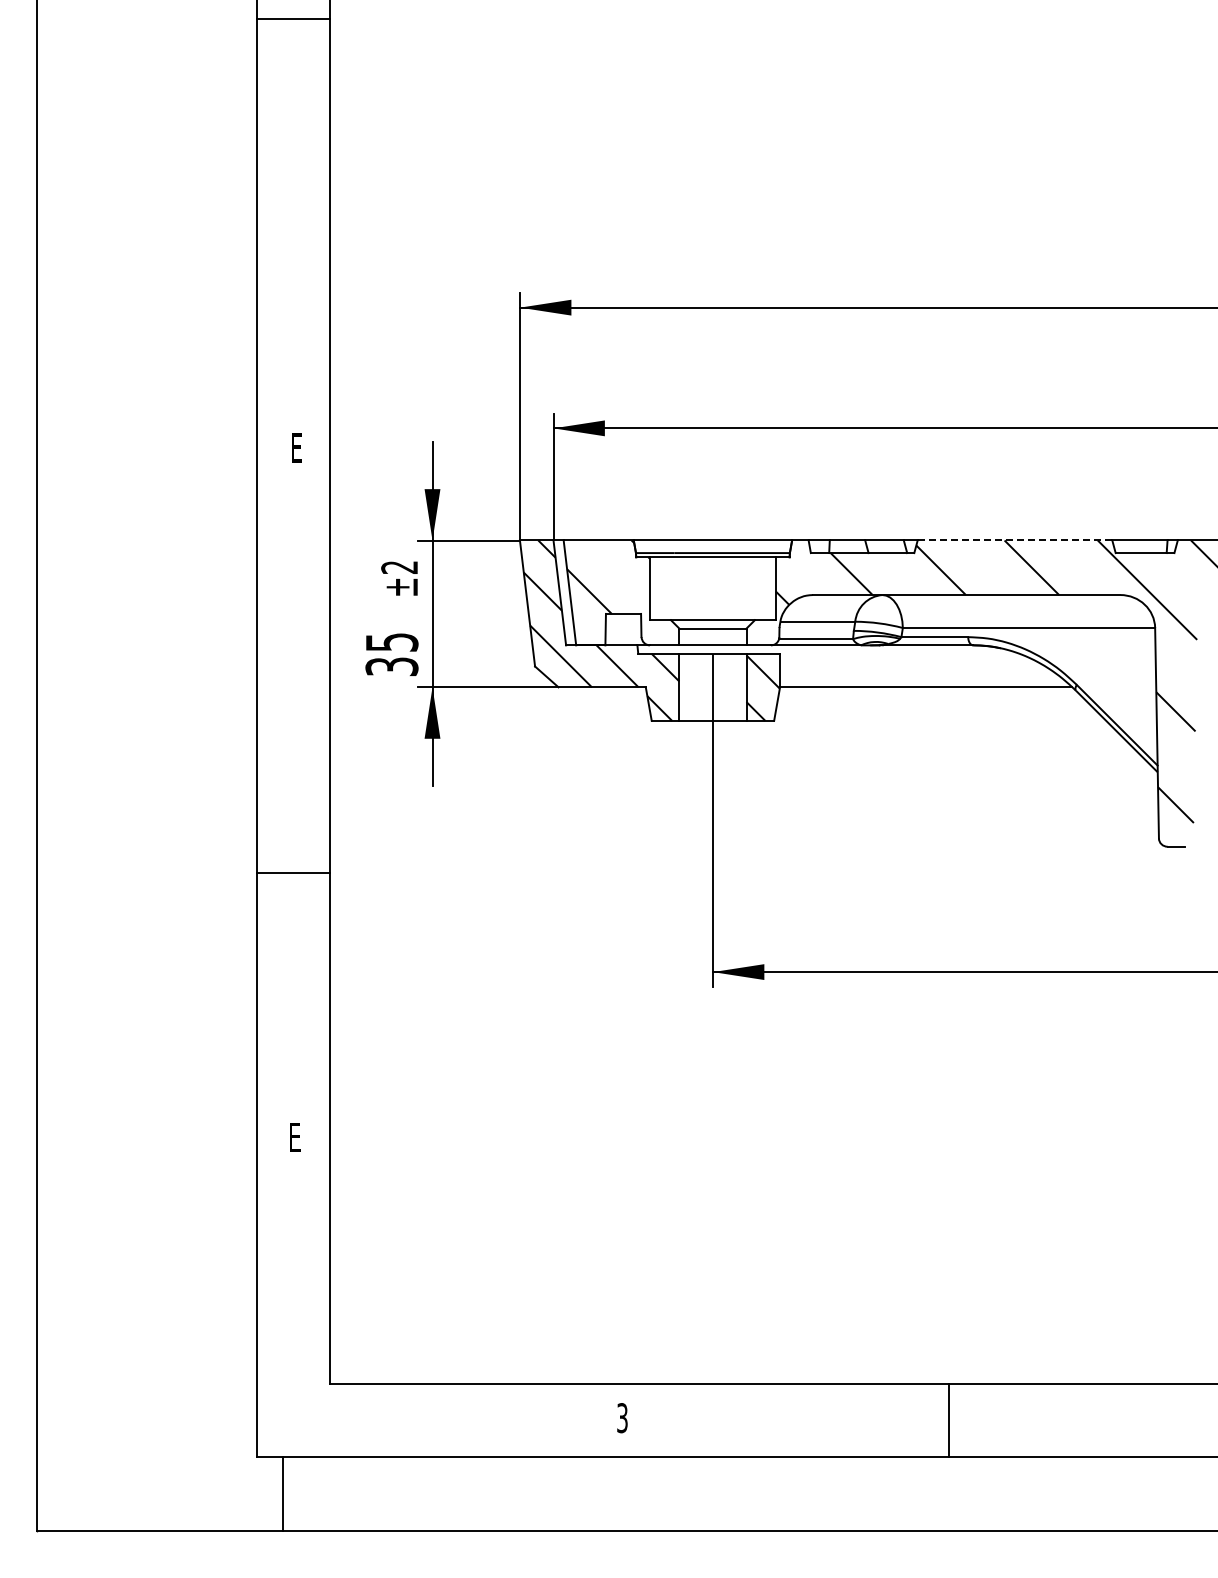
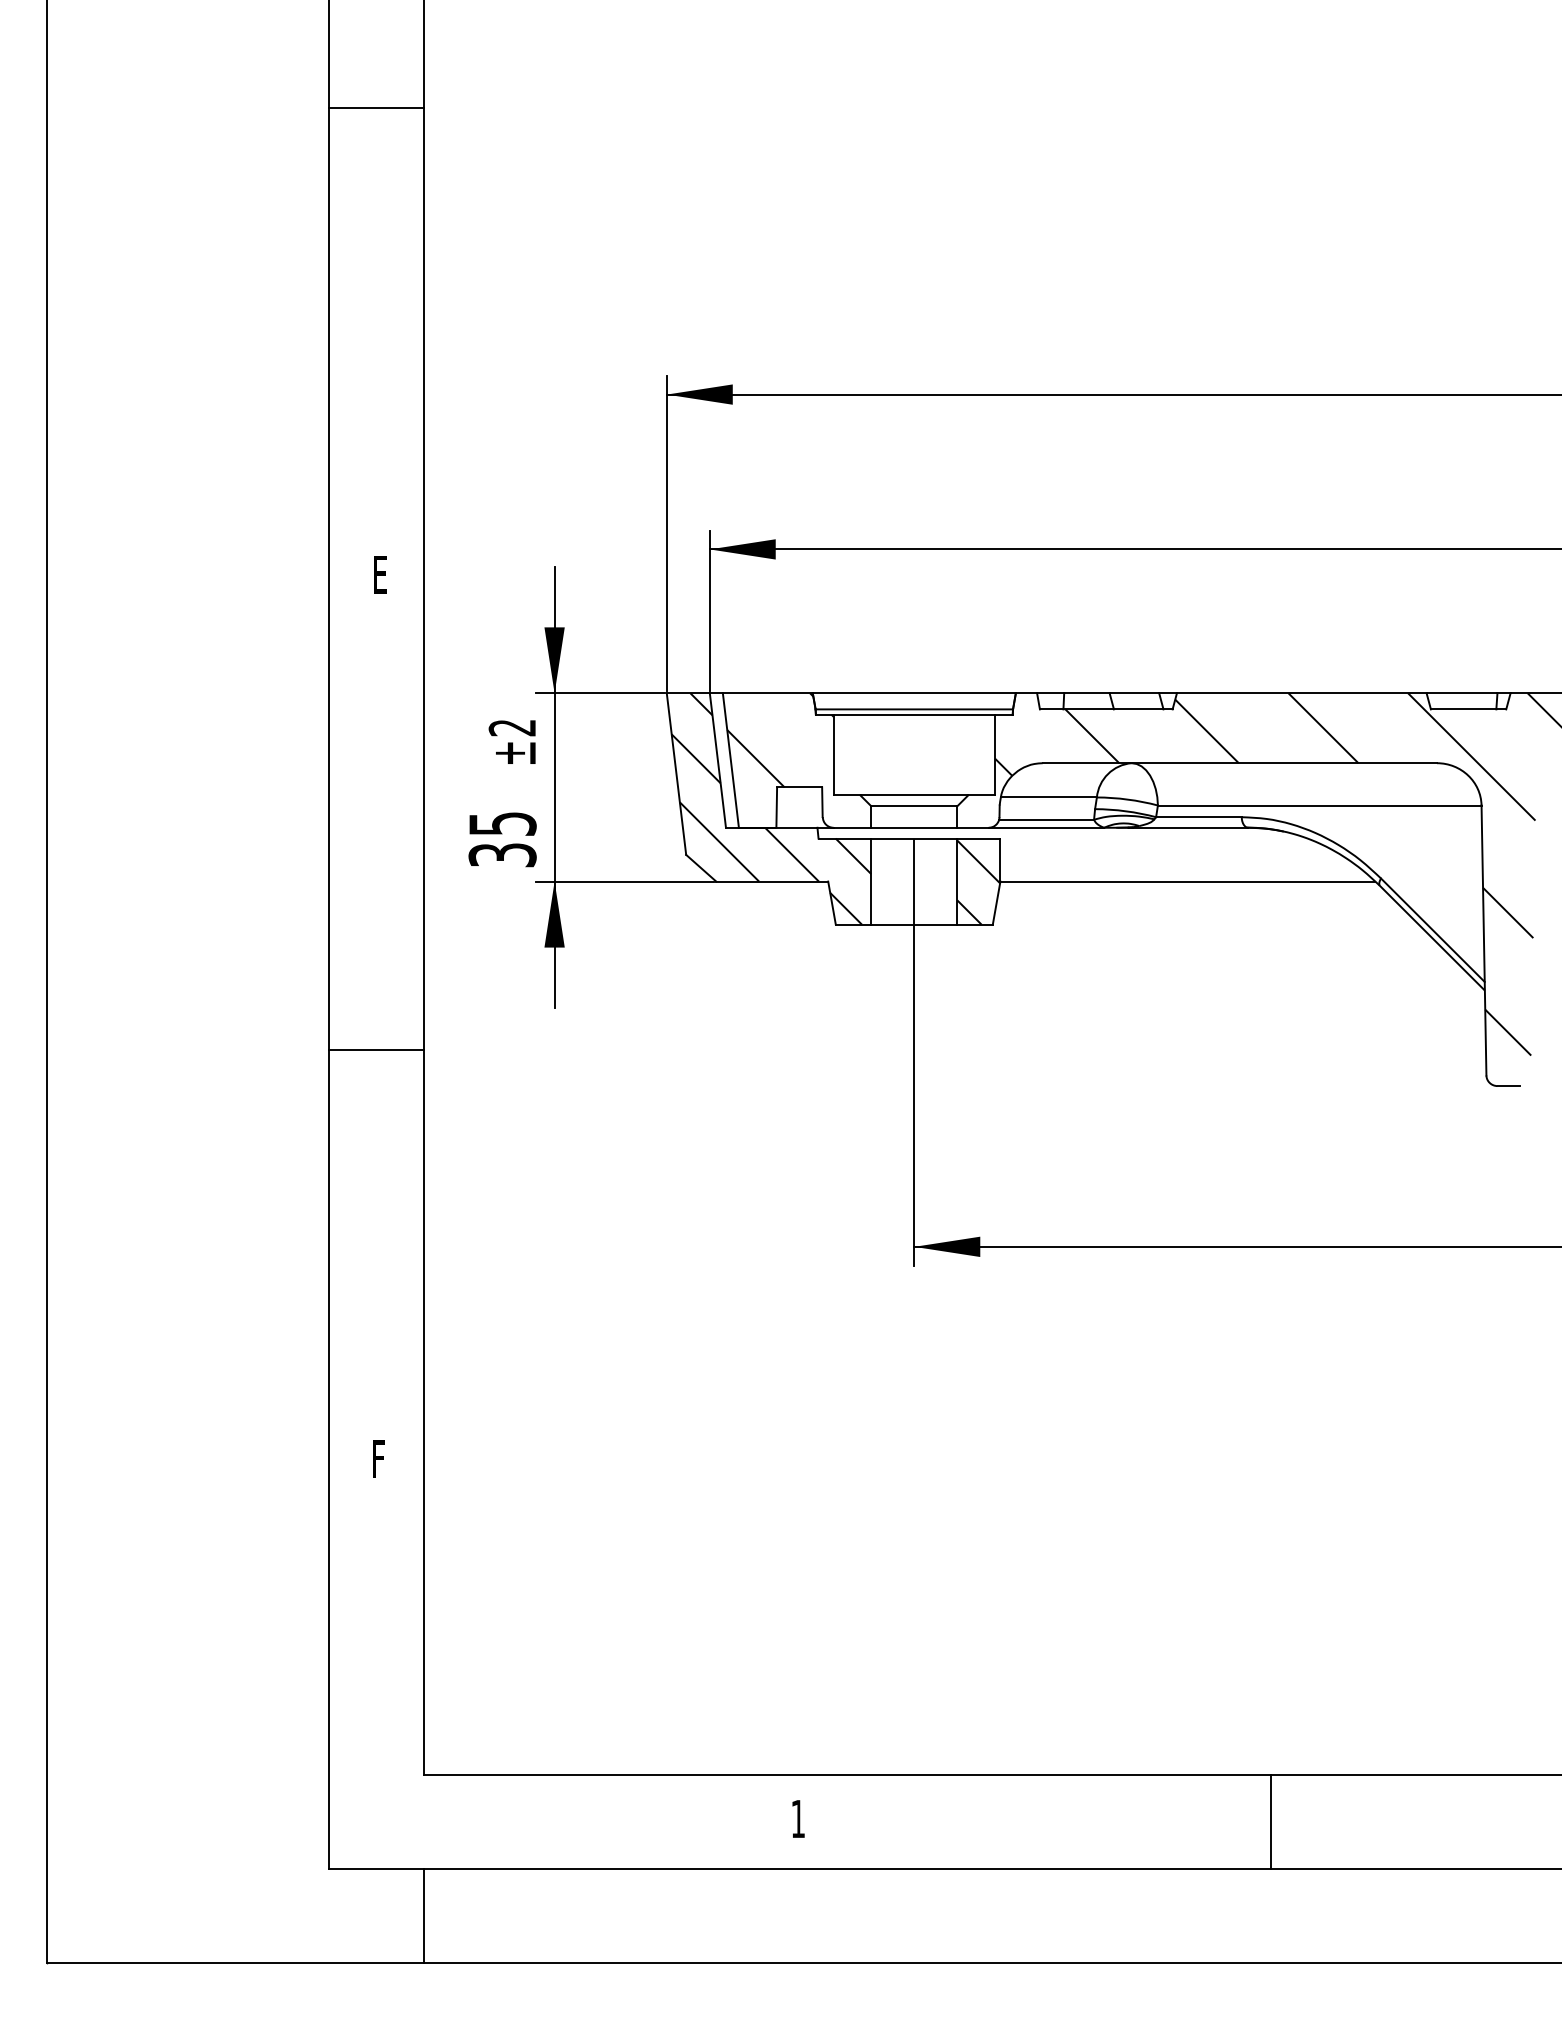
line: (293, 19) -> (376, 108), moved
line: (1014, 540) -> (1301, 693), dashed -> solid
line: (293, 872) -> (376, 1049), moved
text: (295, 1137) -> (378, 1459), E -> F
text: (622, 1418) -> (798, 1819), 3 -> 1
line: (949, 1420) -> (1271, 1822), moved
line: (283, 1493) -> (423, 1915), moved

